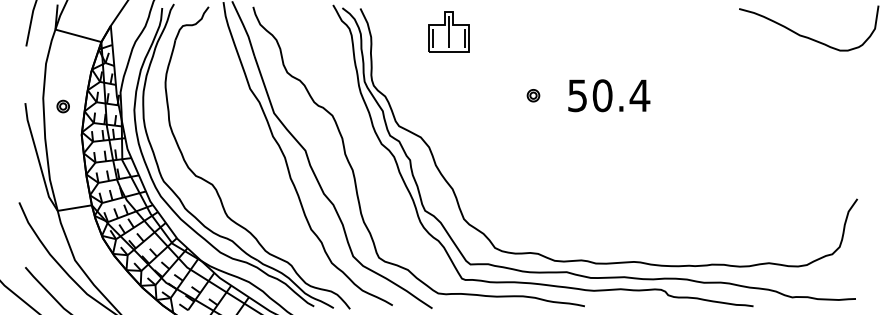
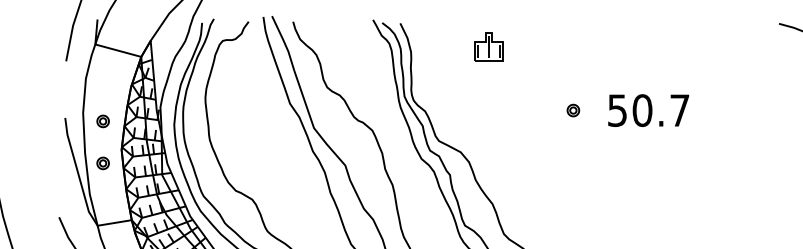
part: (448, 31) -> (488, 46), size x0.7
text: (639, 95) -> (679, 110), 50.4 -> 50.7
part: (62, 148) -> (102, 163), added

